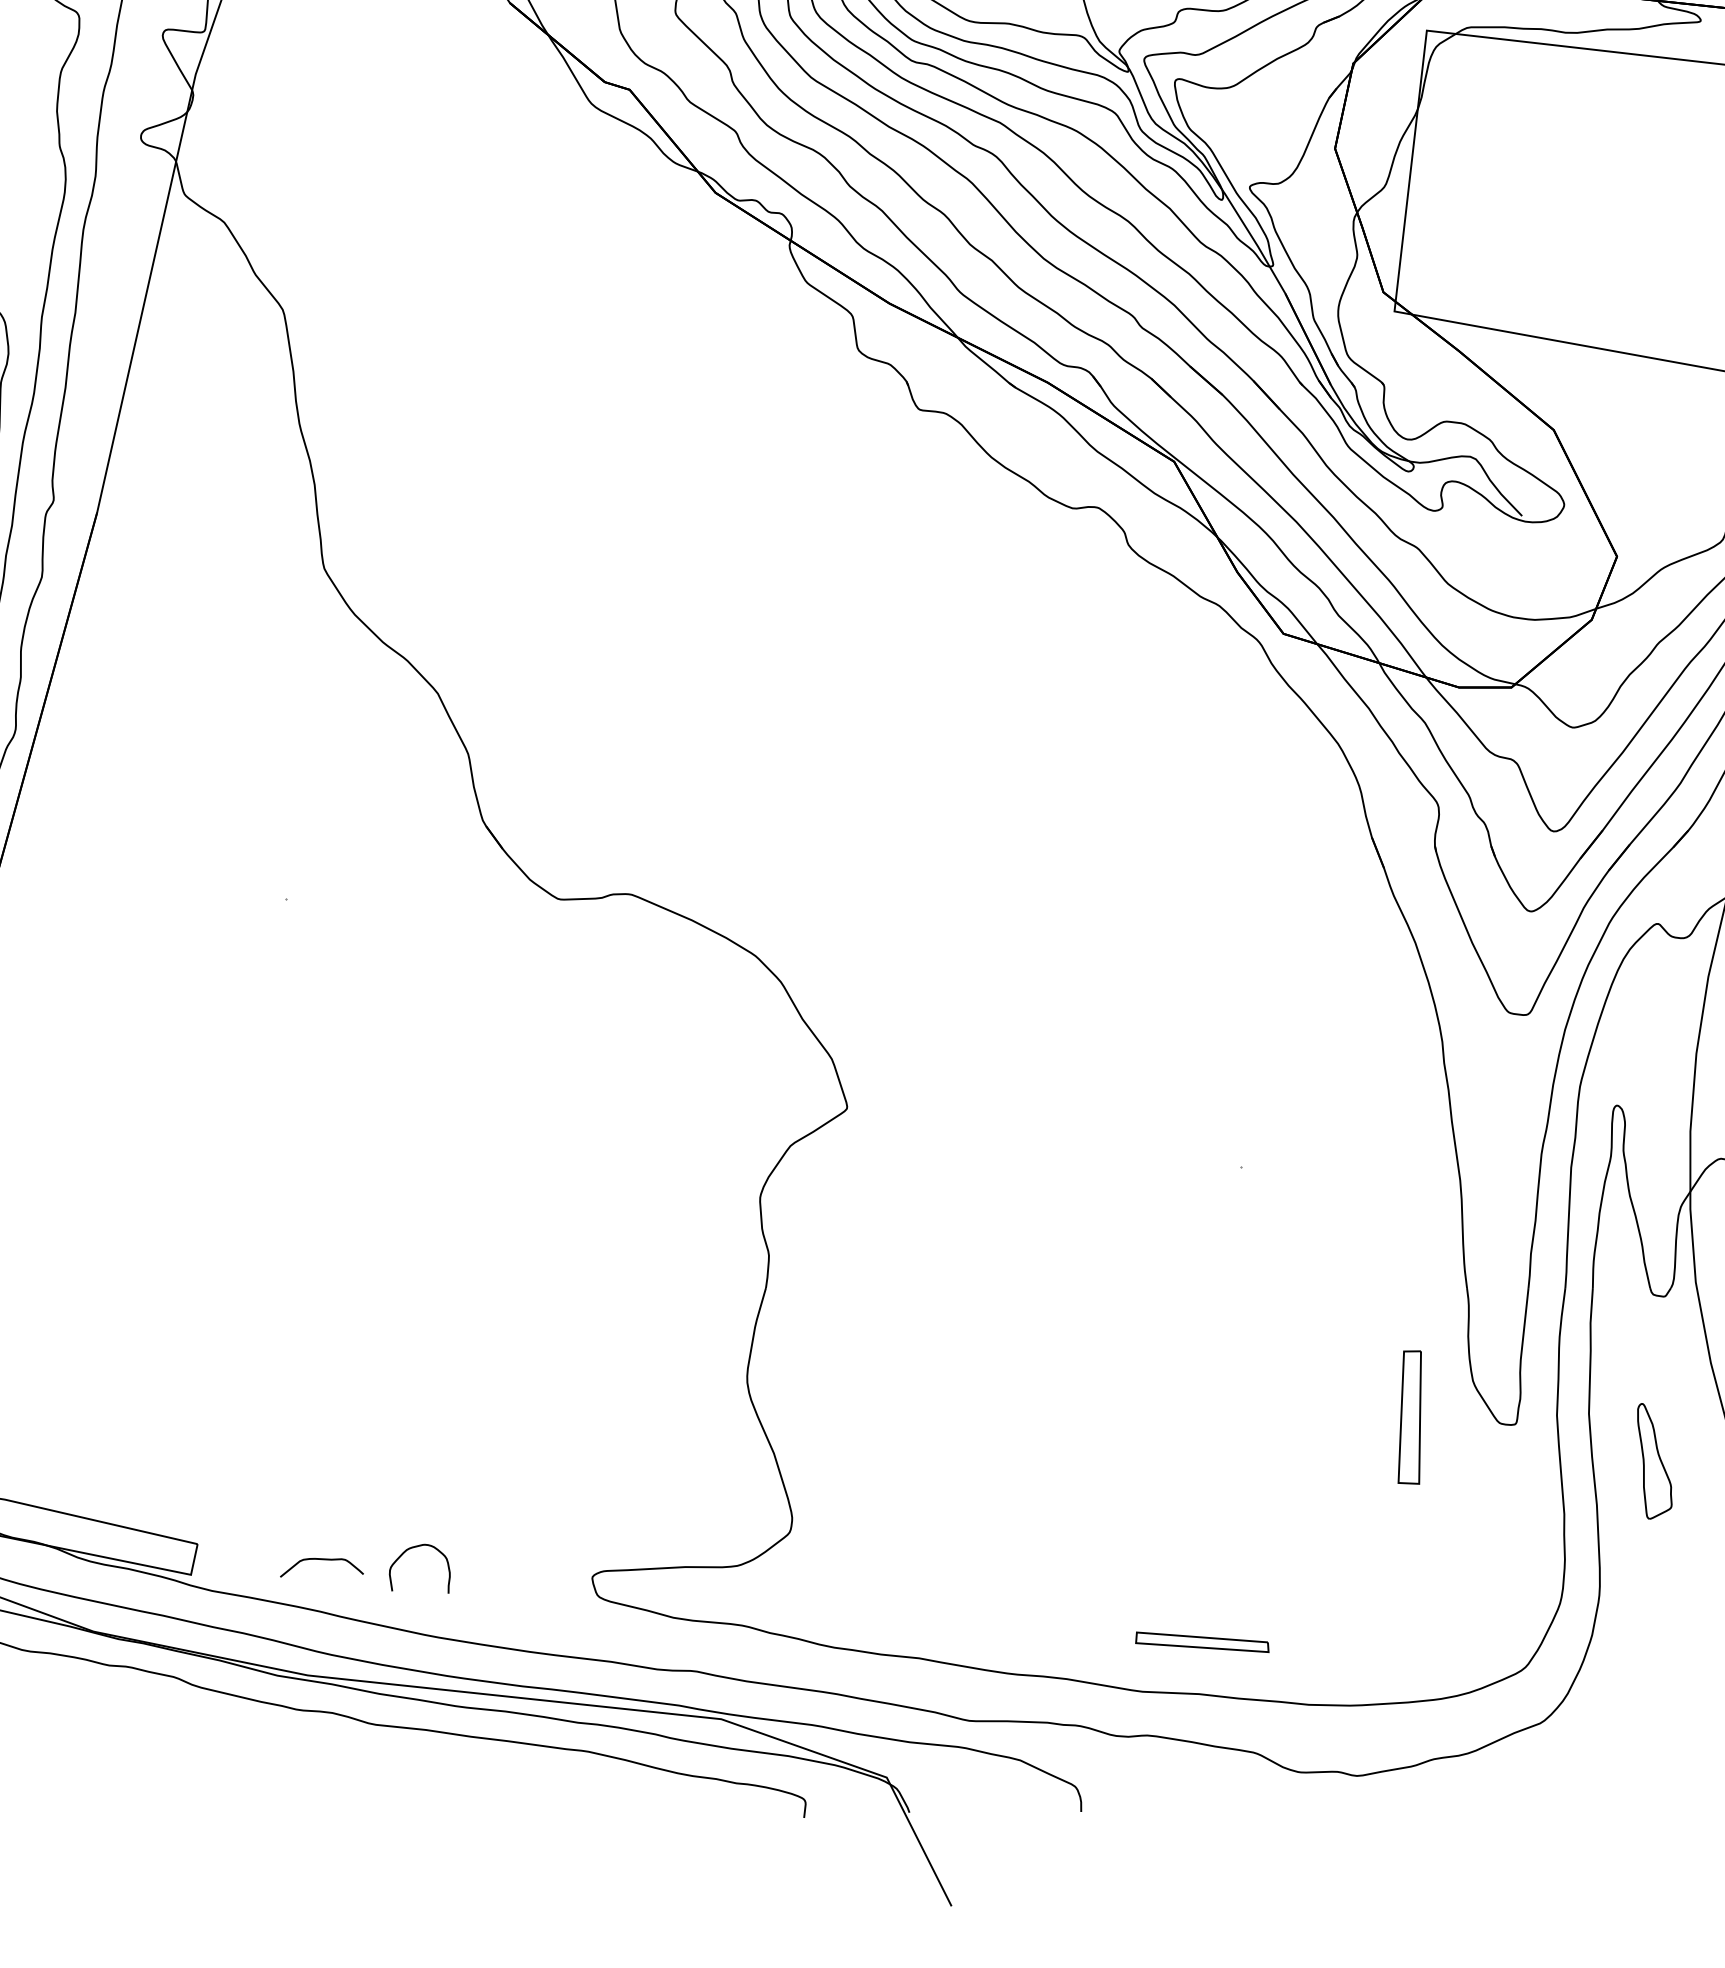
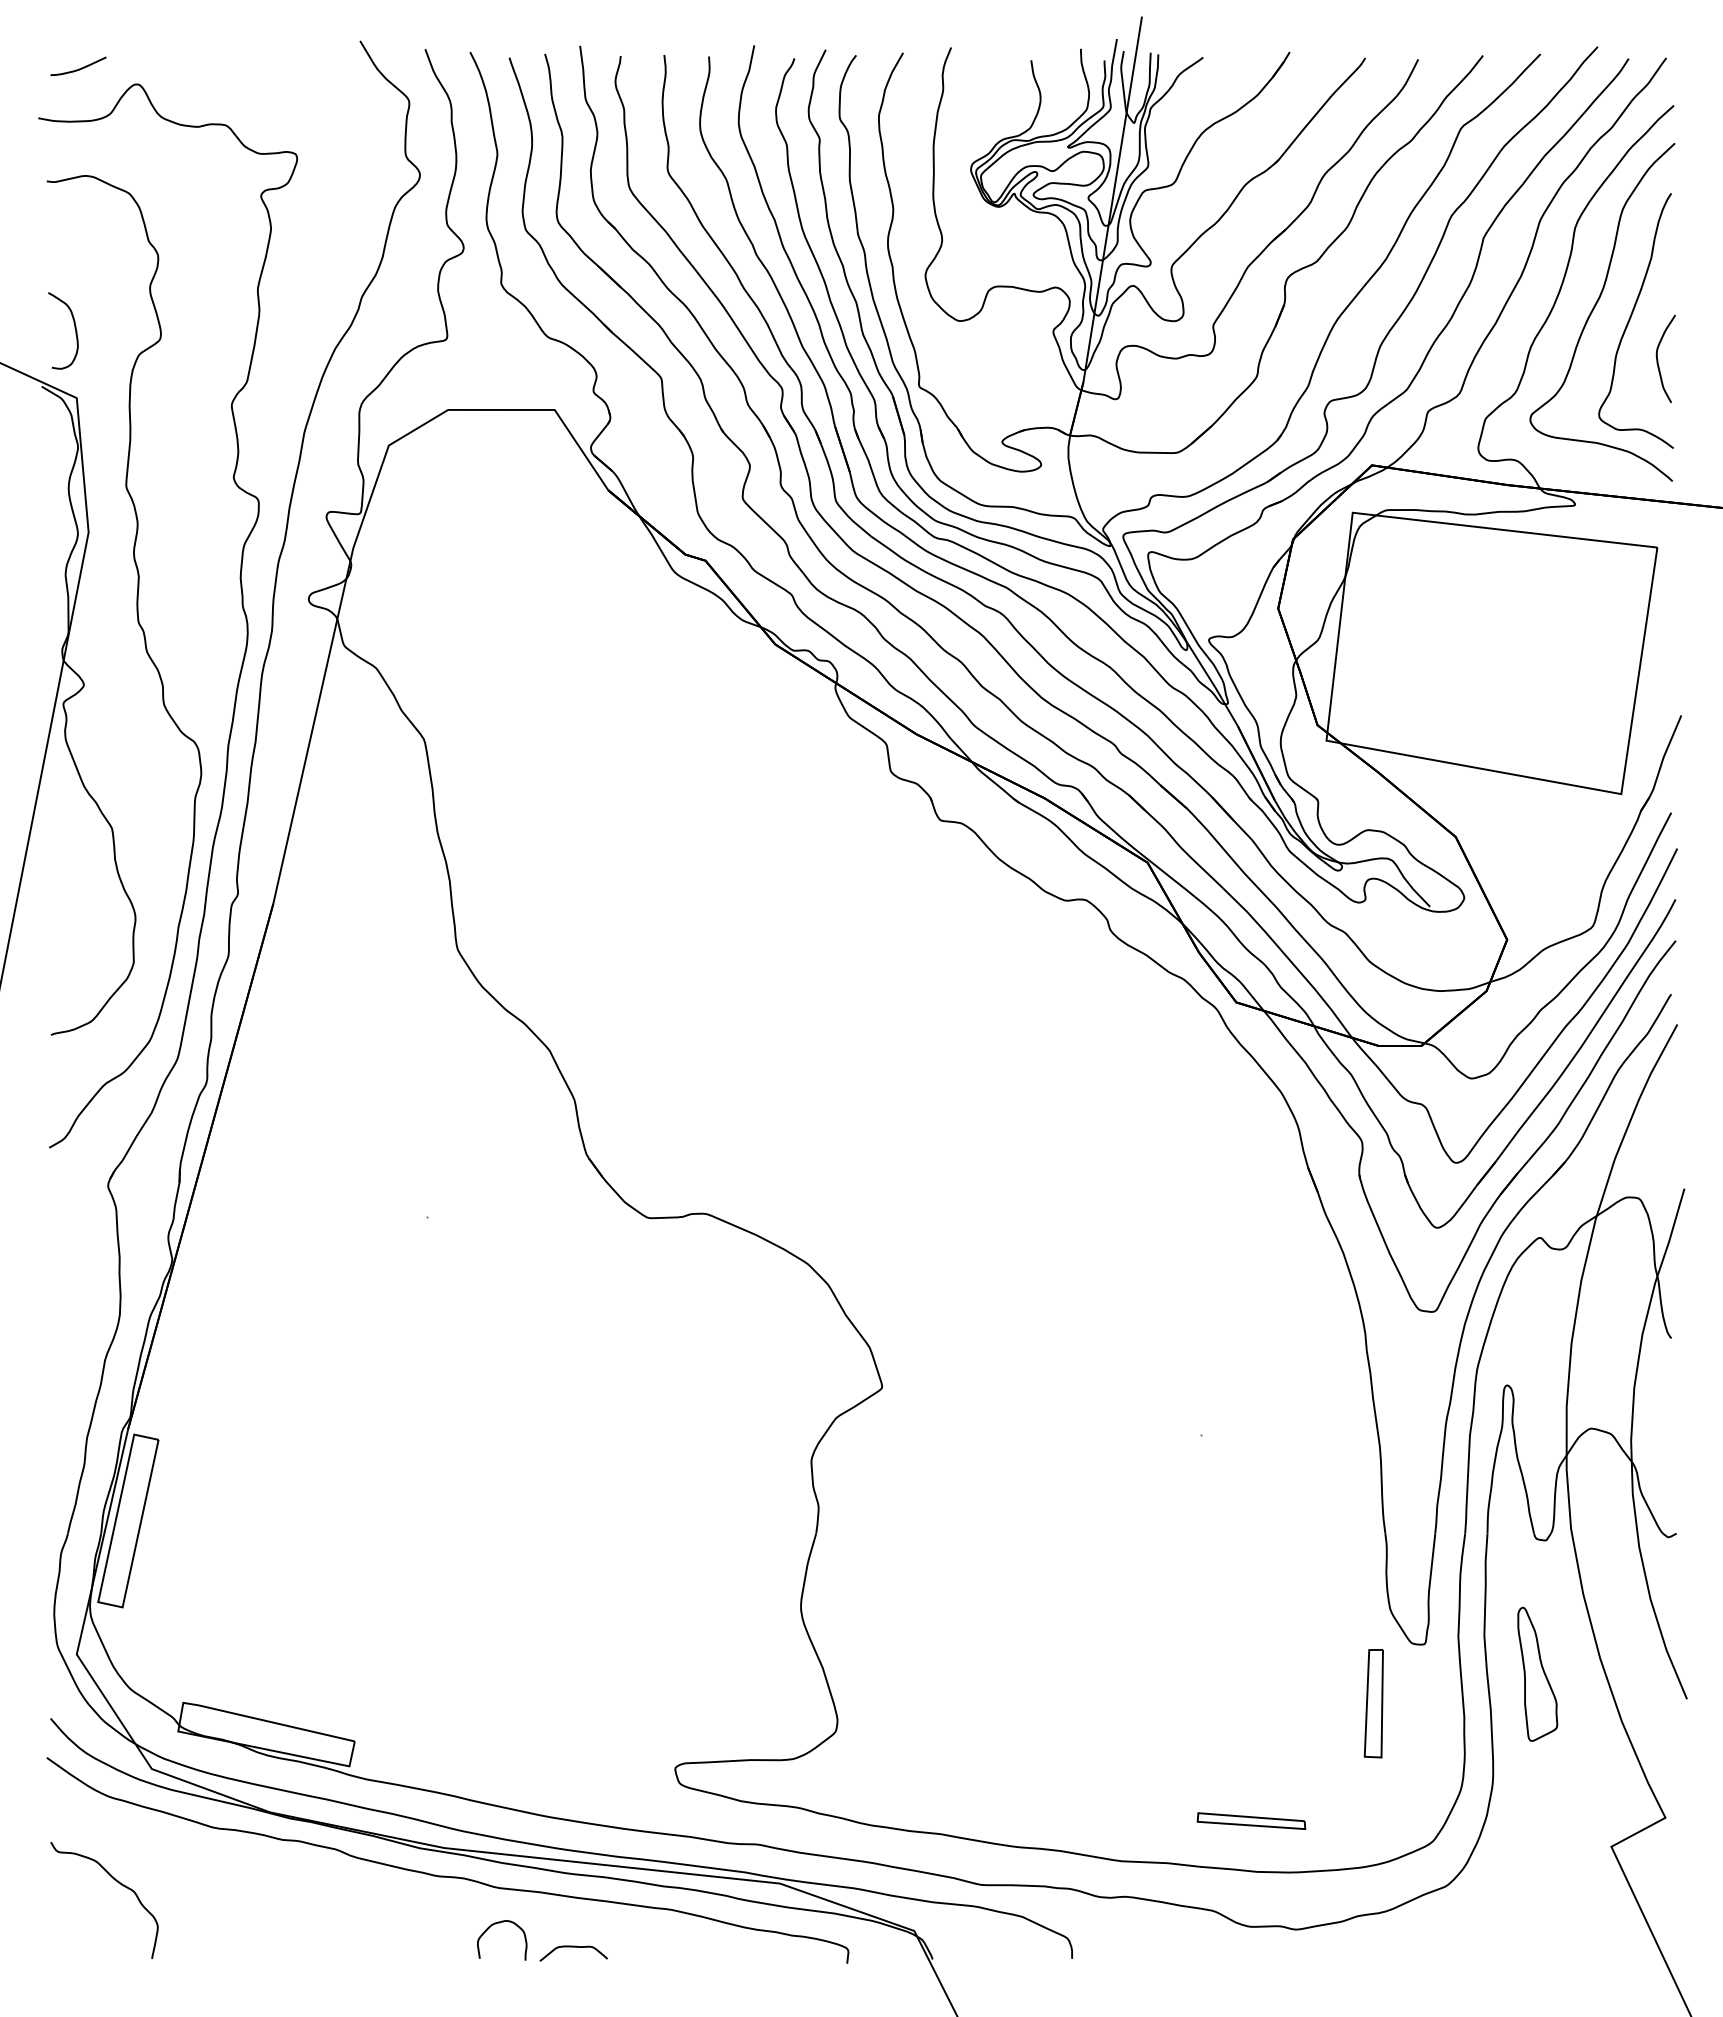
part: (1409, 1417) -> (1373, 1703), moved
part: (1654, 1460) -> (1537, 1673), size x1.43
curve: (416, 1547) -> (499, 1923), moved
curve: (321, 1560) -> (573, 1947), moved
part: (1202, 1641) -> (1251, 1820), moved

